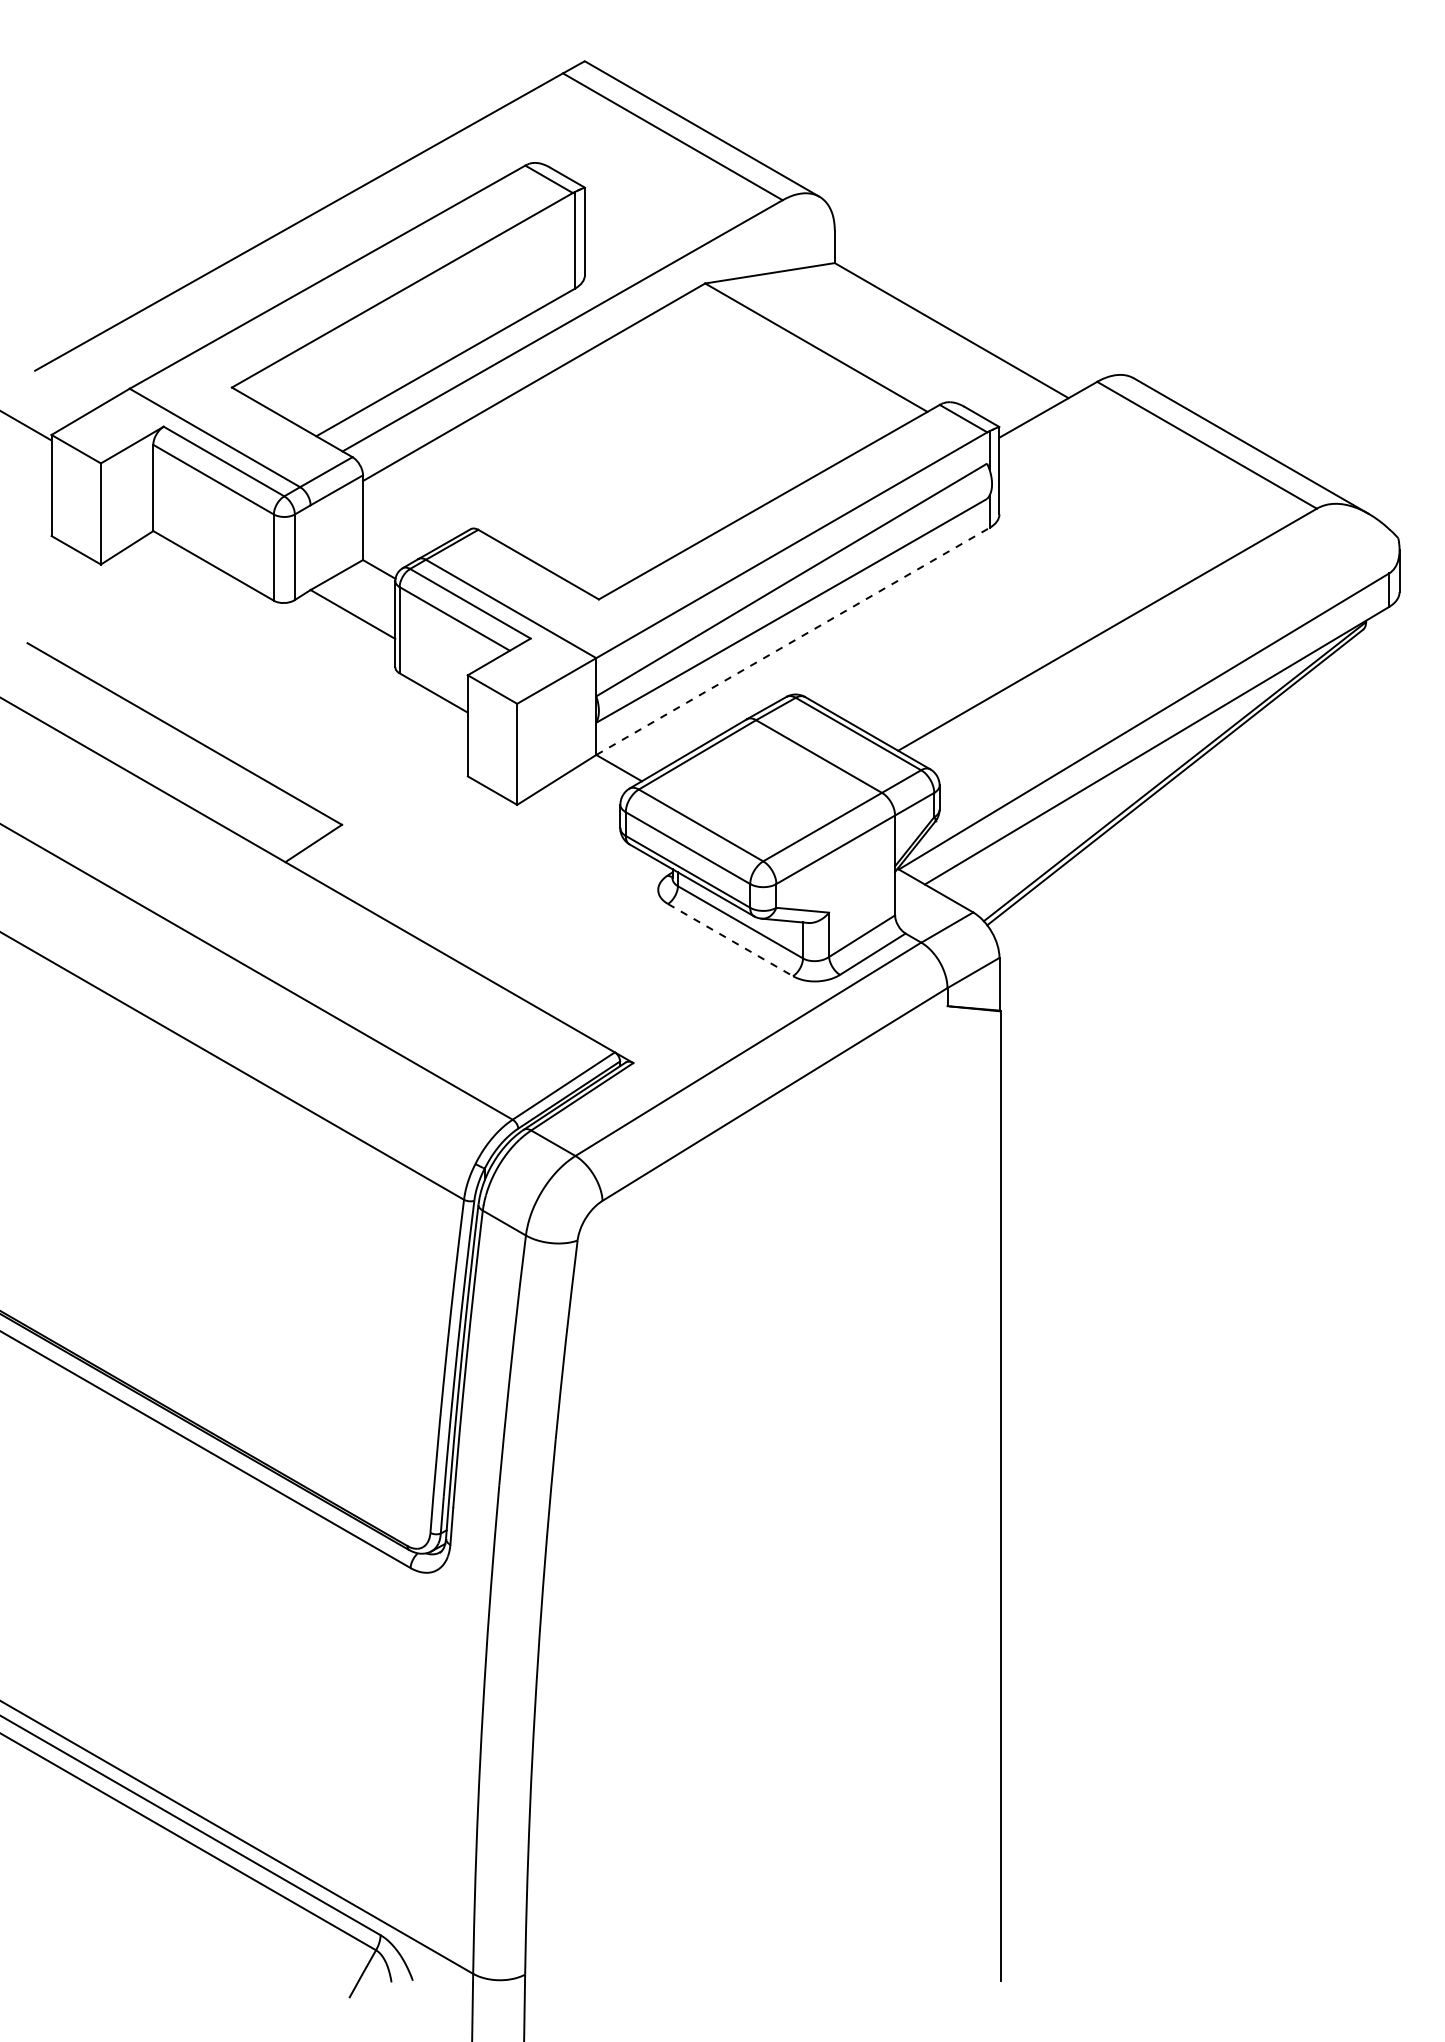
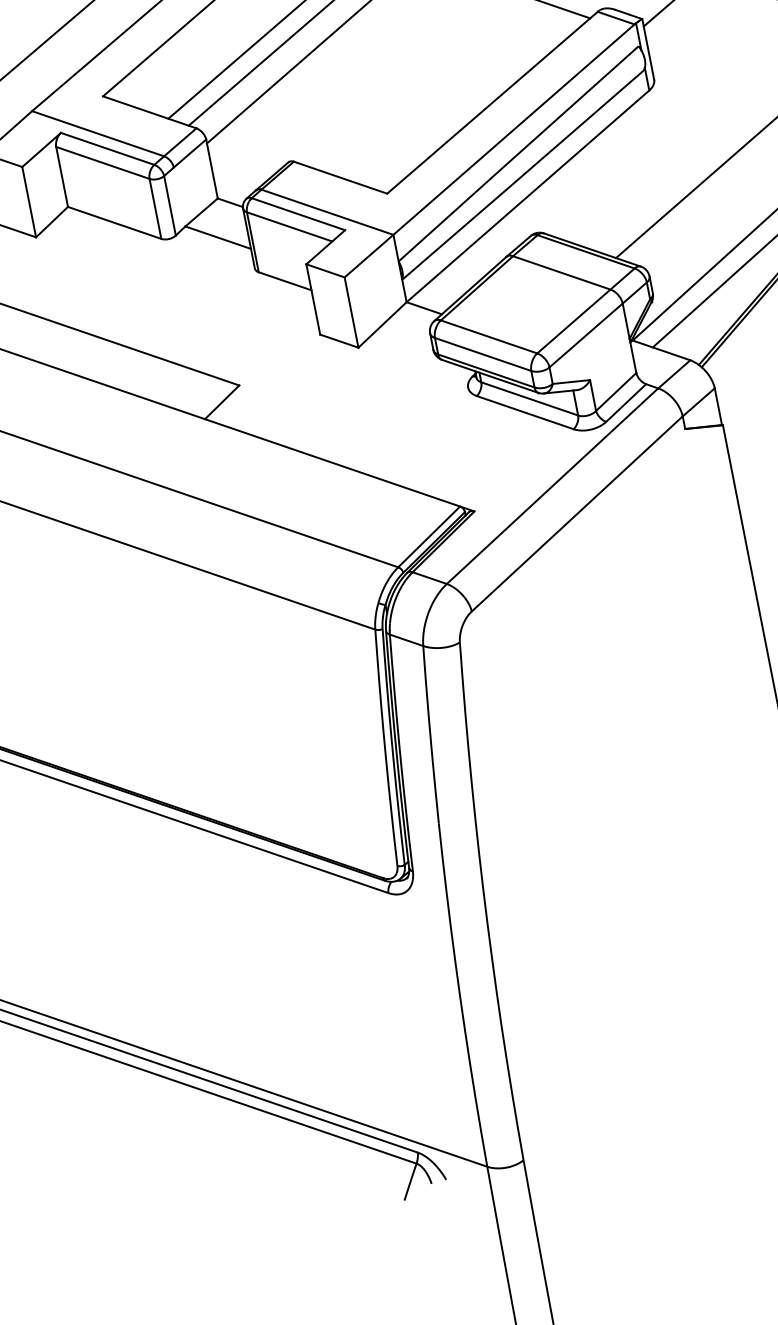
line: (793, 641) -> (528, 196), dashed -> solid
line: (730, 940) -> (525, 412), dashed -> solid

